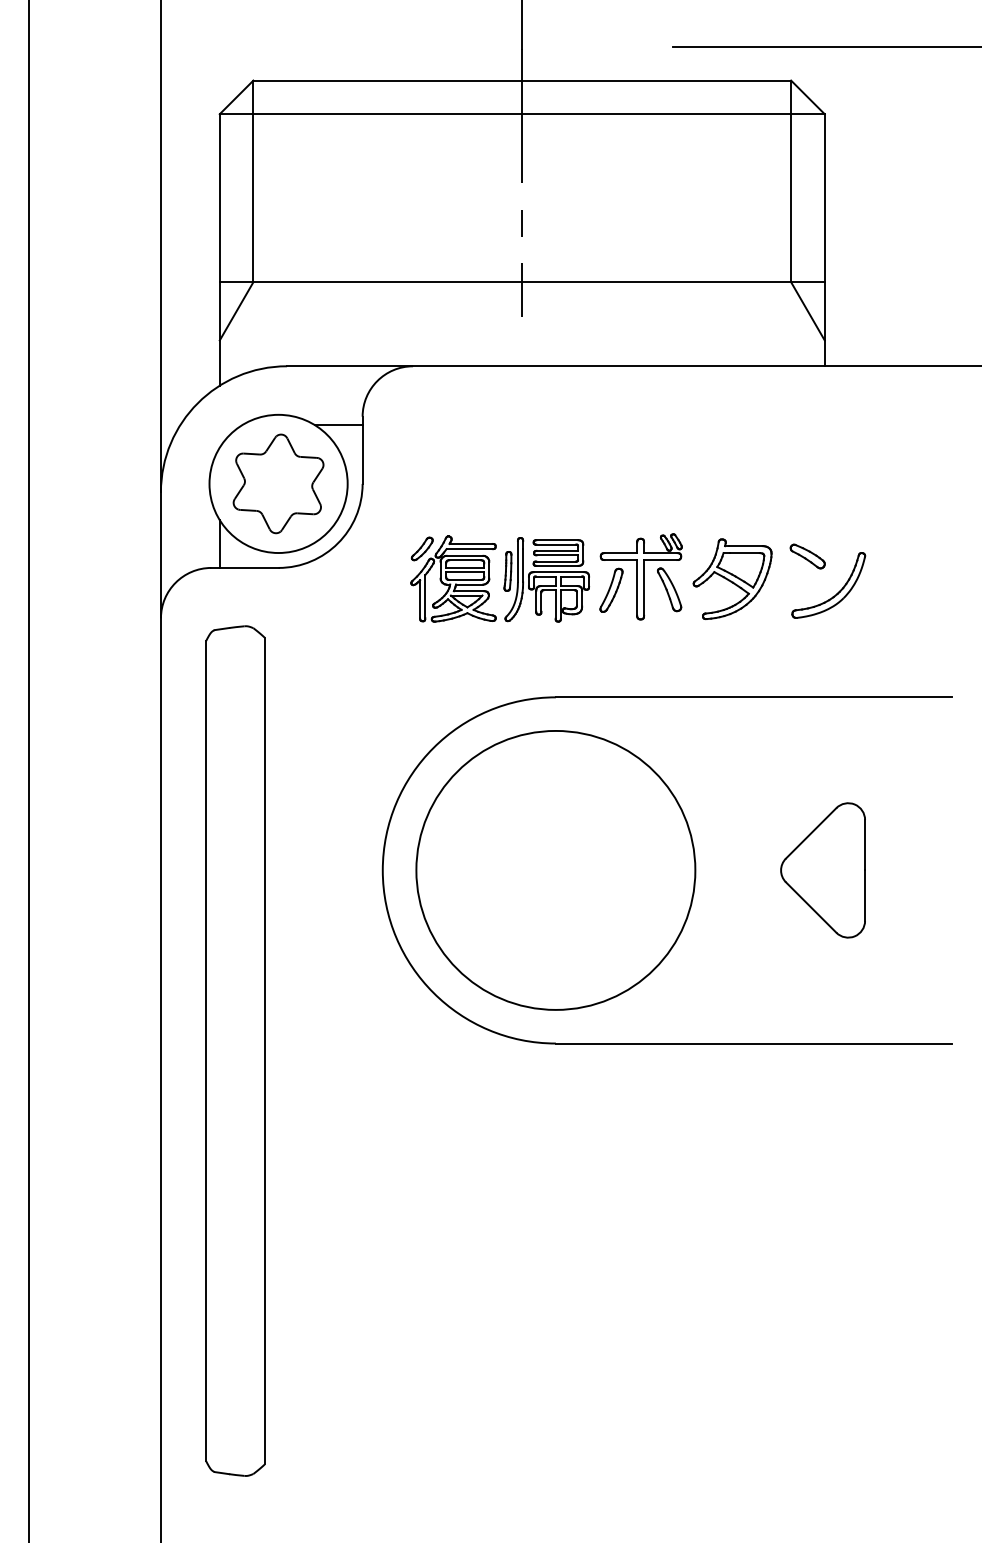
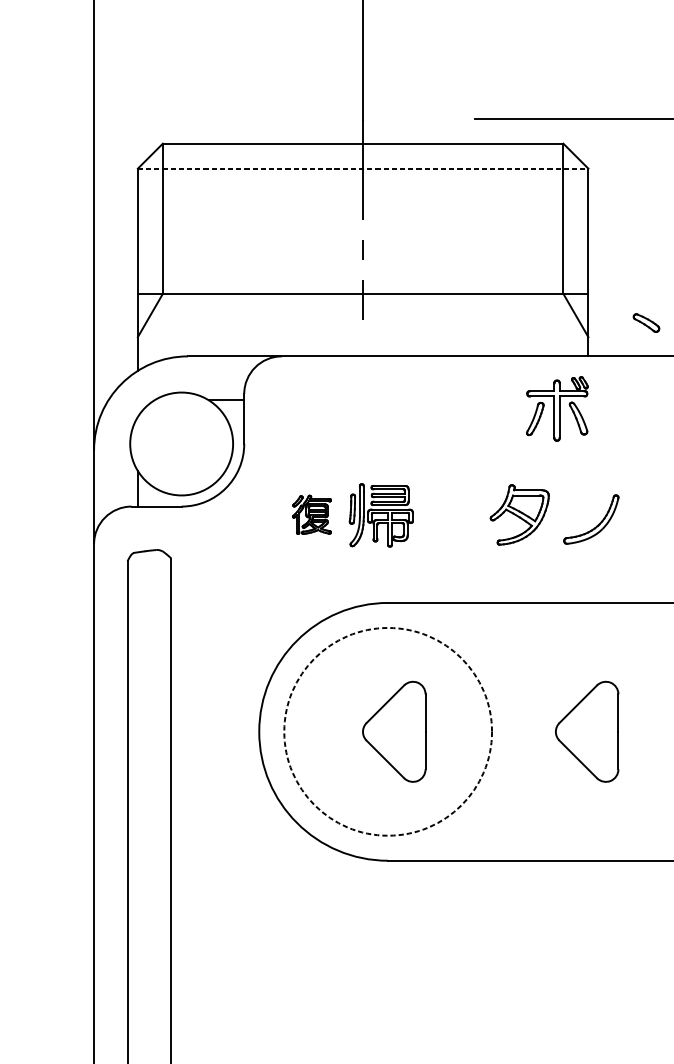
line: (522, 114) -> (363, 168), solid -> dashed
part: (278, 483) -> (181, 443), removed
part: (807, 556) -> (646, 323), moved
part: (640, 576) -> (556, 408), moved
part: (453, 578) -> (311, 514), size x0.6
circle: (555, 869) -> (387, 731), solid -> dashed
part: (563, 870) -> (393, 731), added

